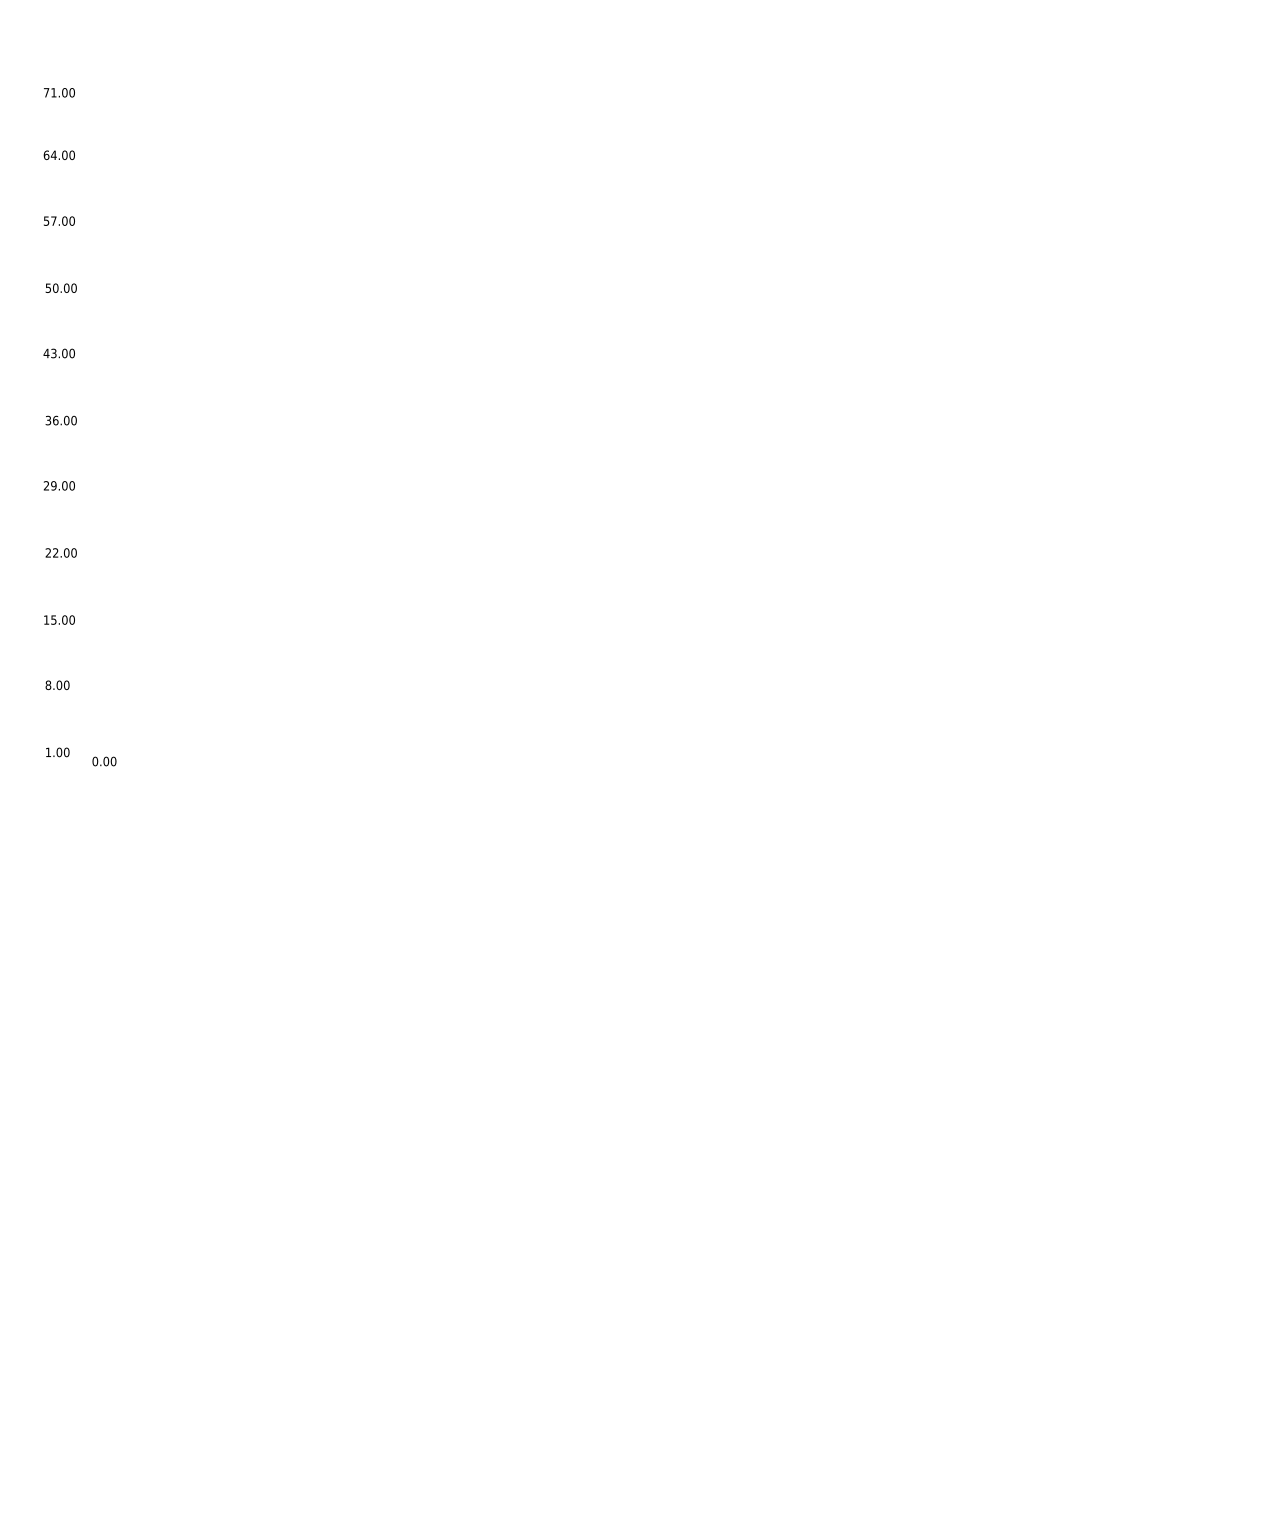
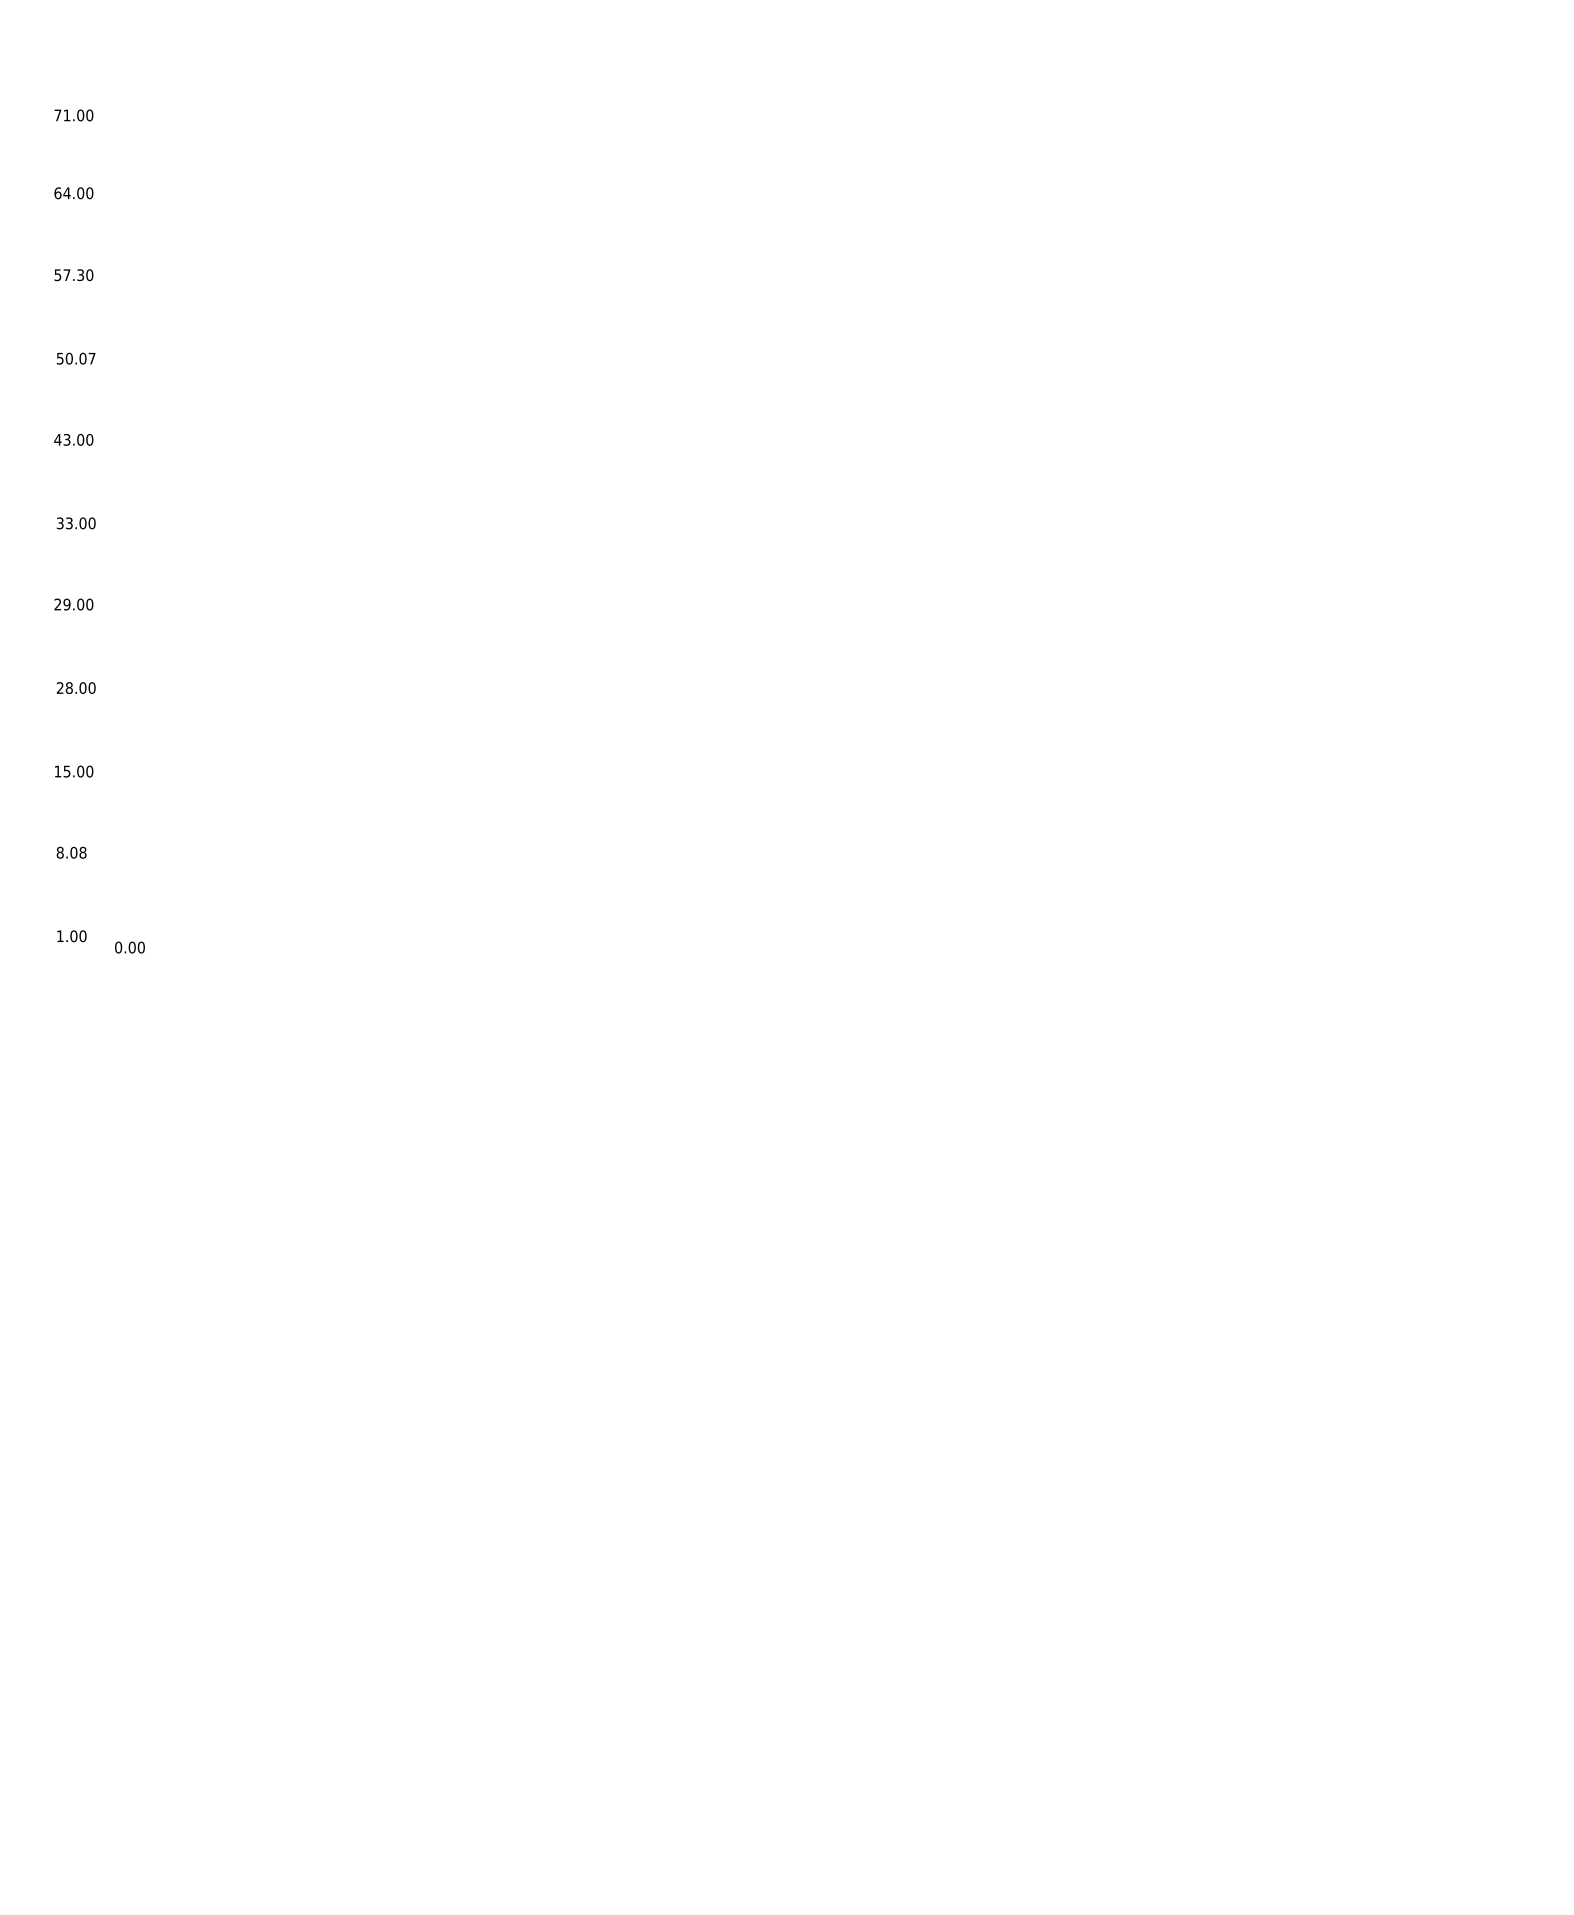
text: (64, 220) -> (80, 274), 57.00 -> 57.30
text: (73, 287) -> (91, 357), 50.00 -> 50.07
text: (55, 420) -> (69, 523), 36.00 -> 33.00
text: (55, 552) -> (69, 687), 22.00 -> 28.00
text: (66, 684) -> (82, 851), 8.00 -> 8.08

